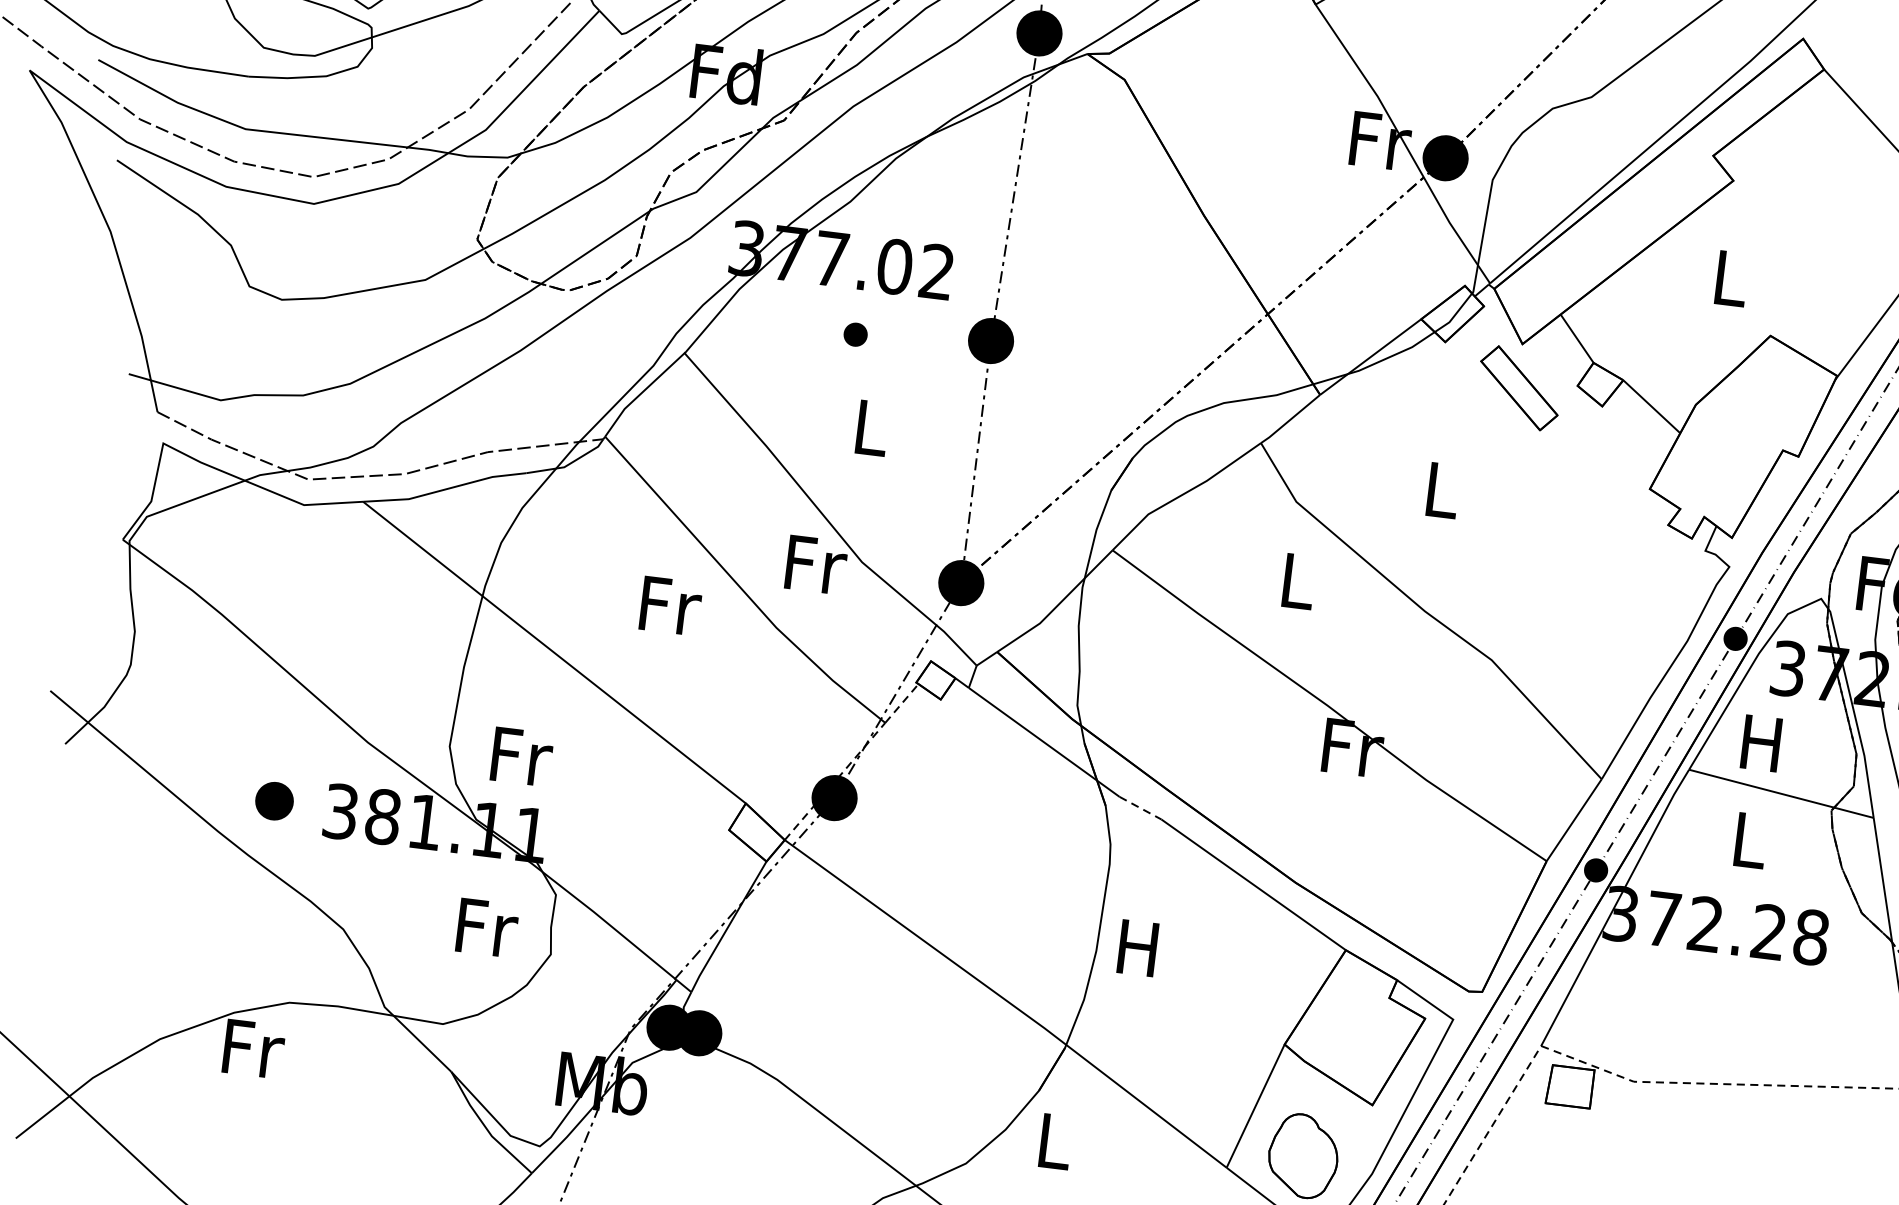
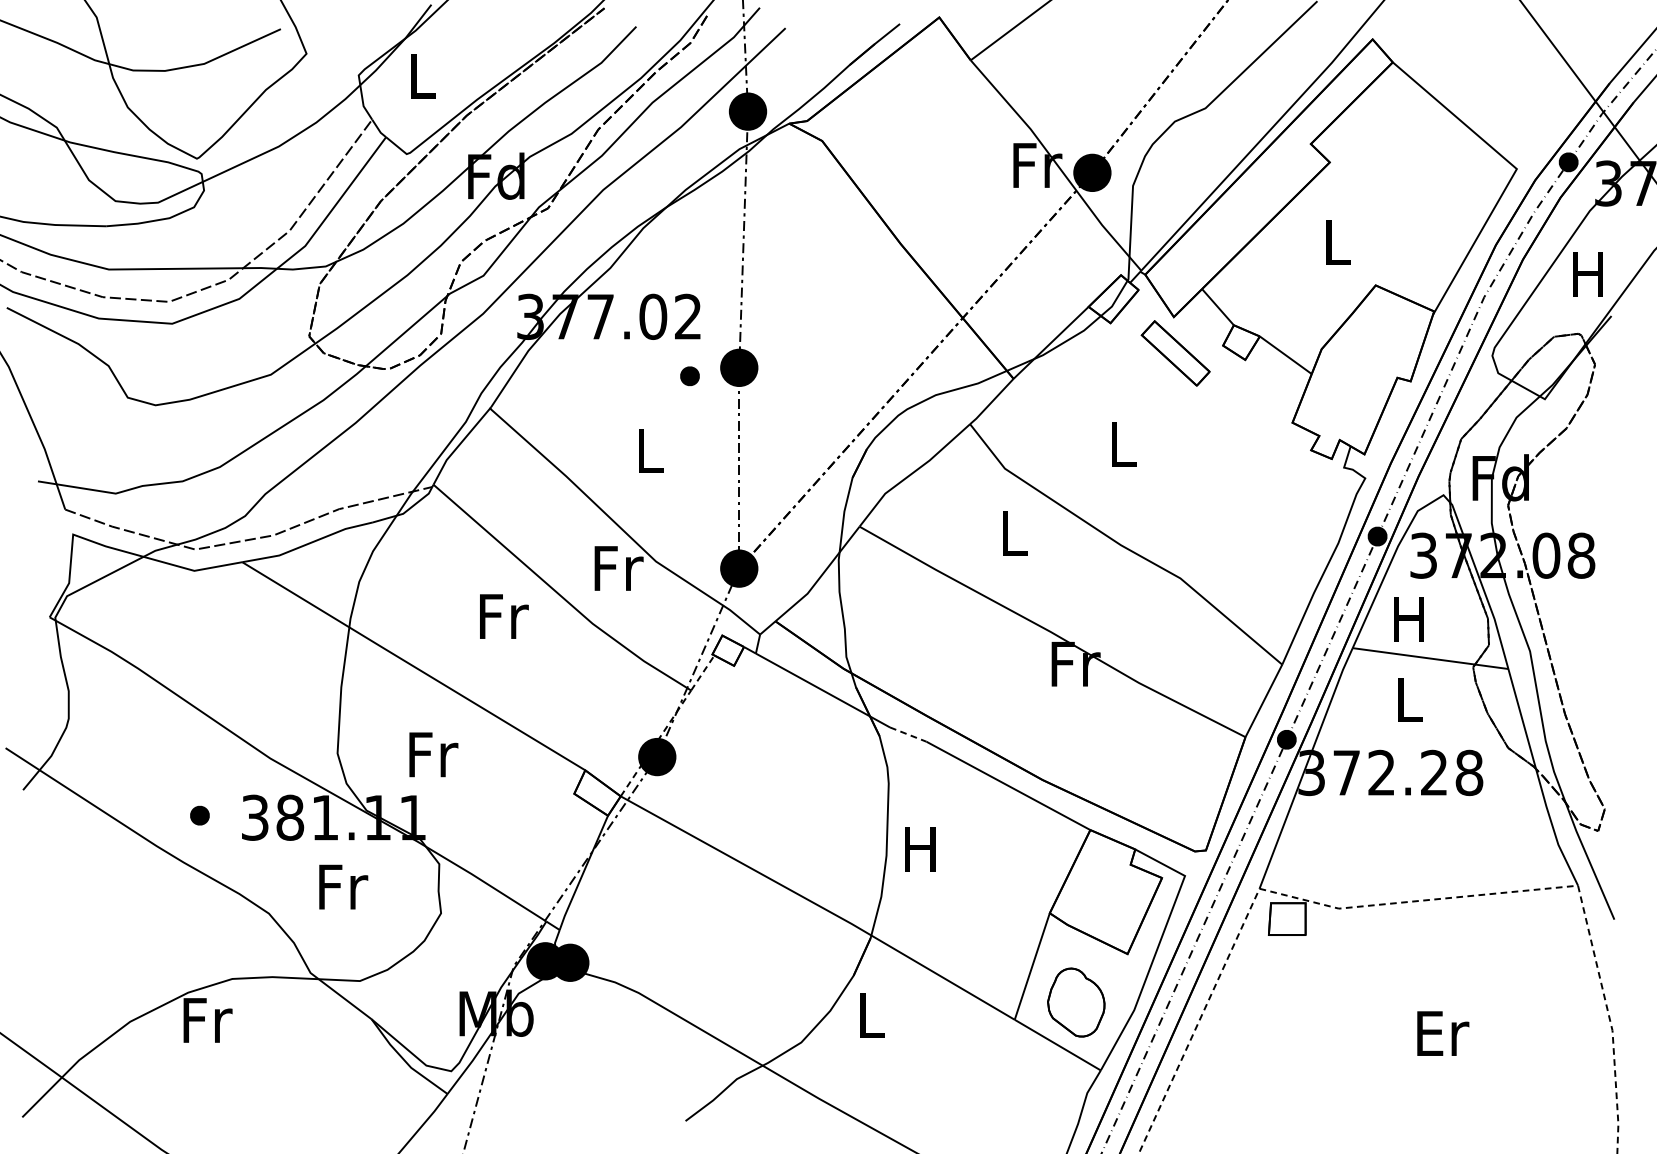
part: (855, 334) -> (689, 376), moved
text: (521, 756) -> (433, 754), moved
part: (274, 800) -> (199, 815), size x0.62
text: (487, 927) -> (343, 886), moved

